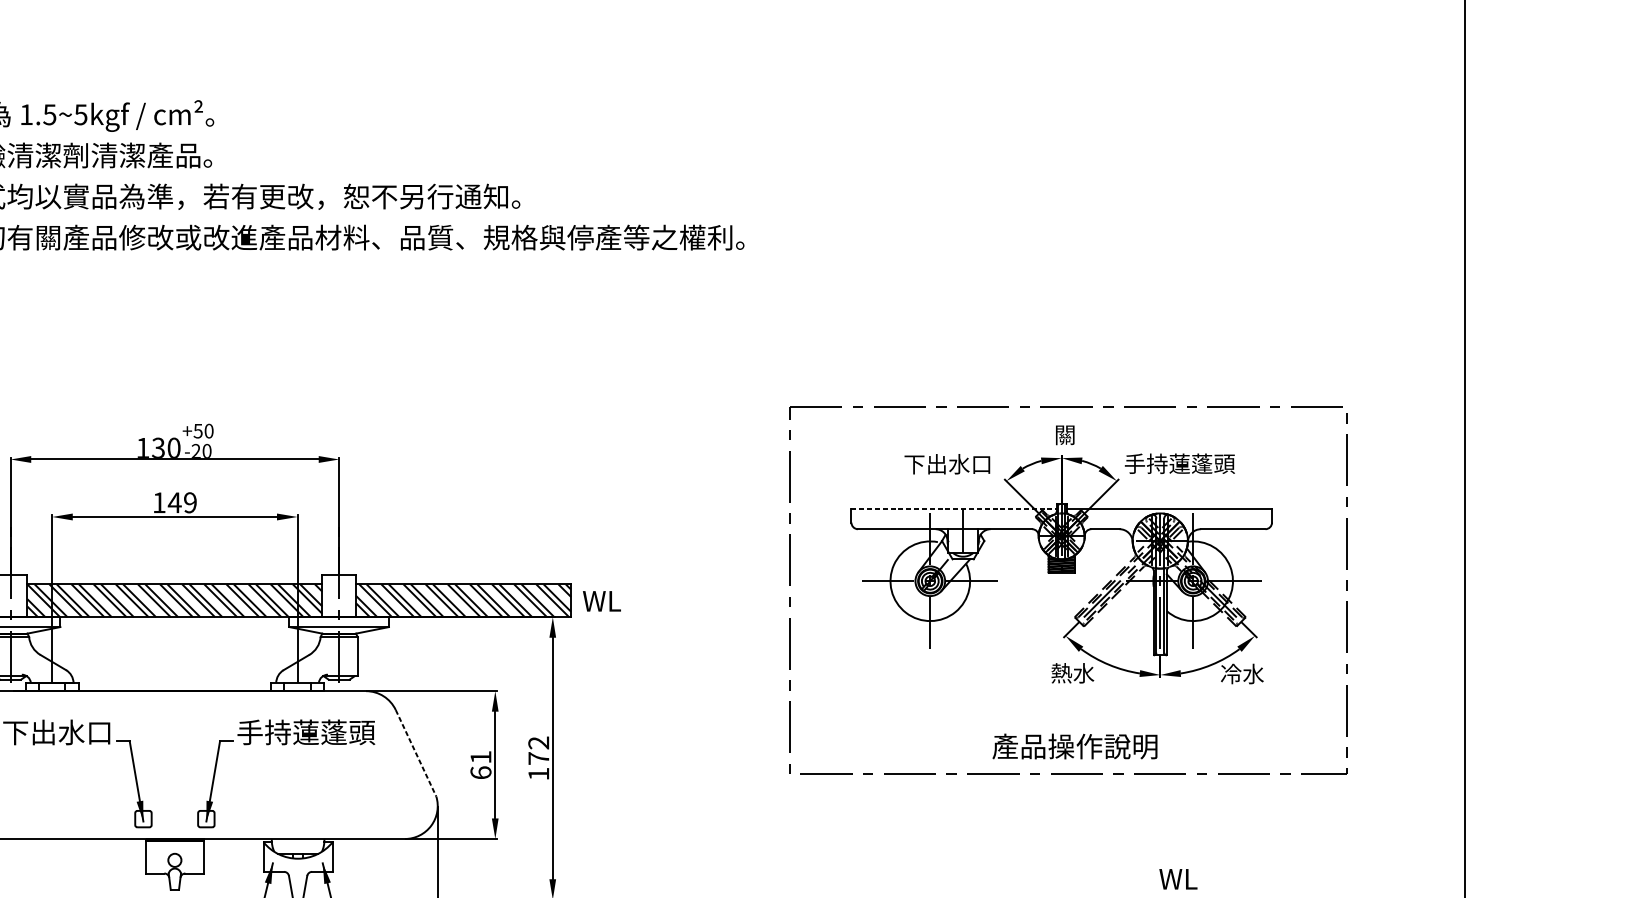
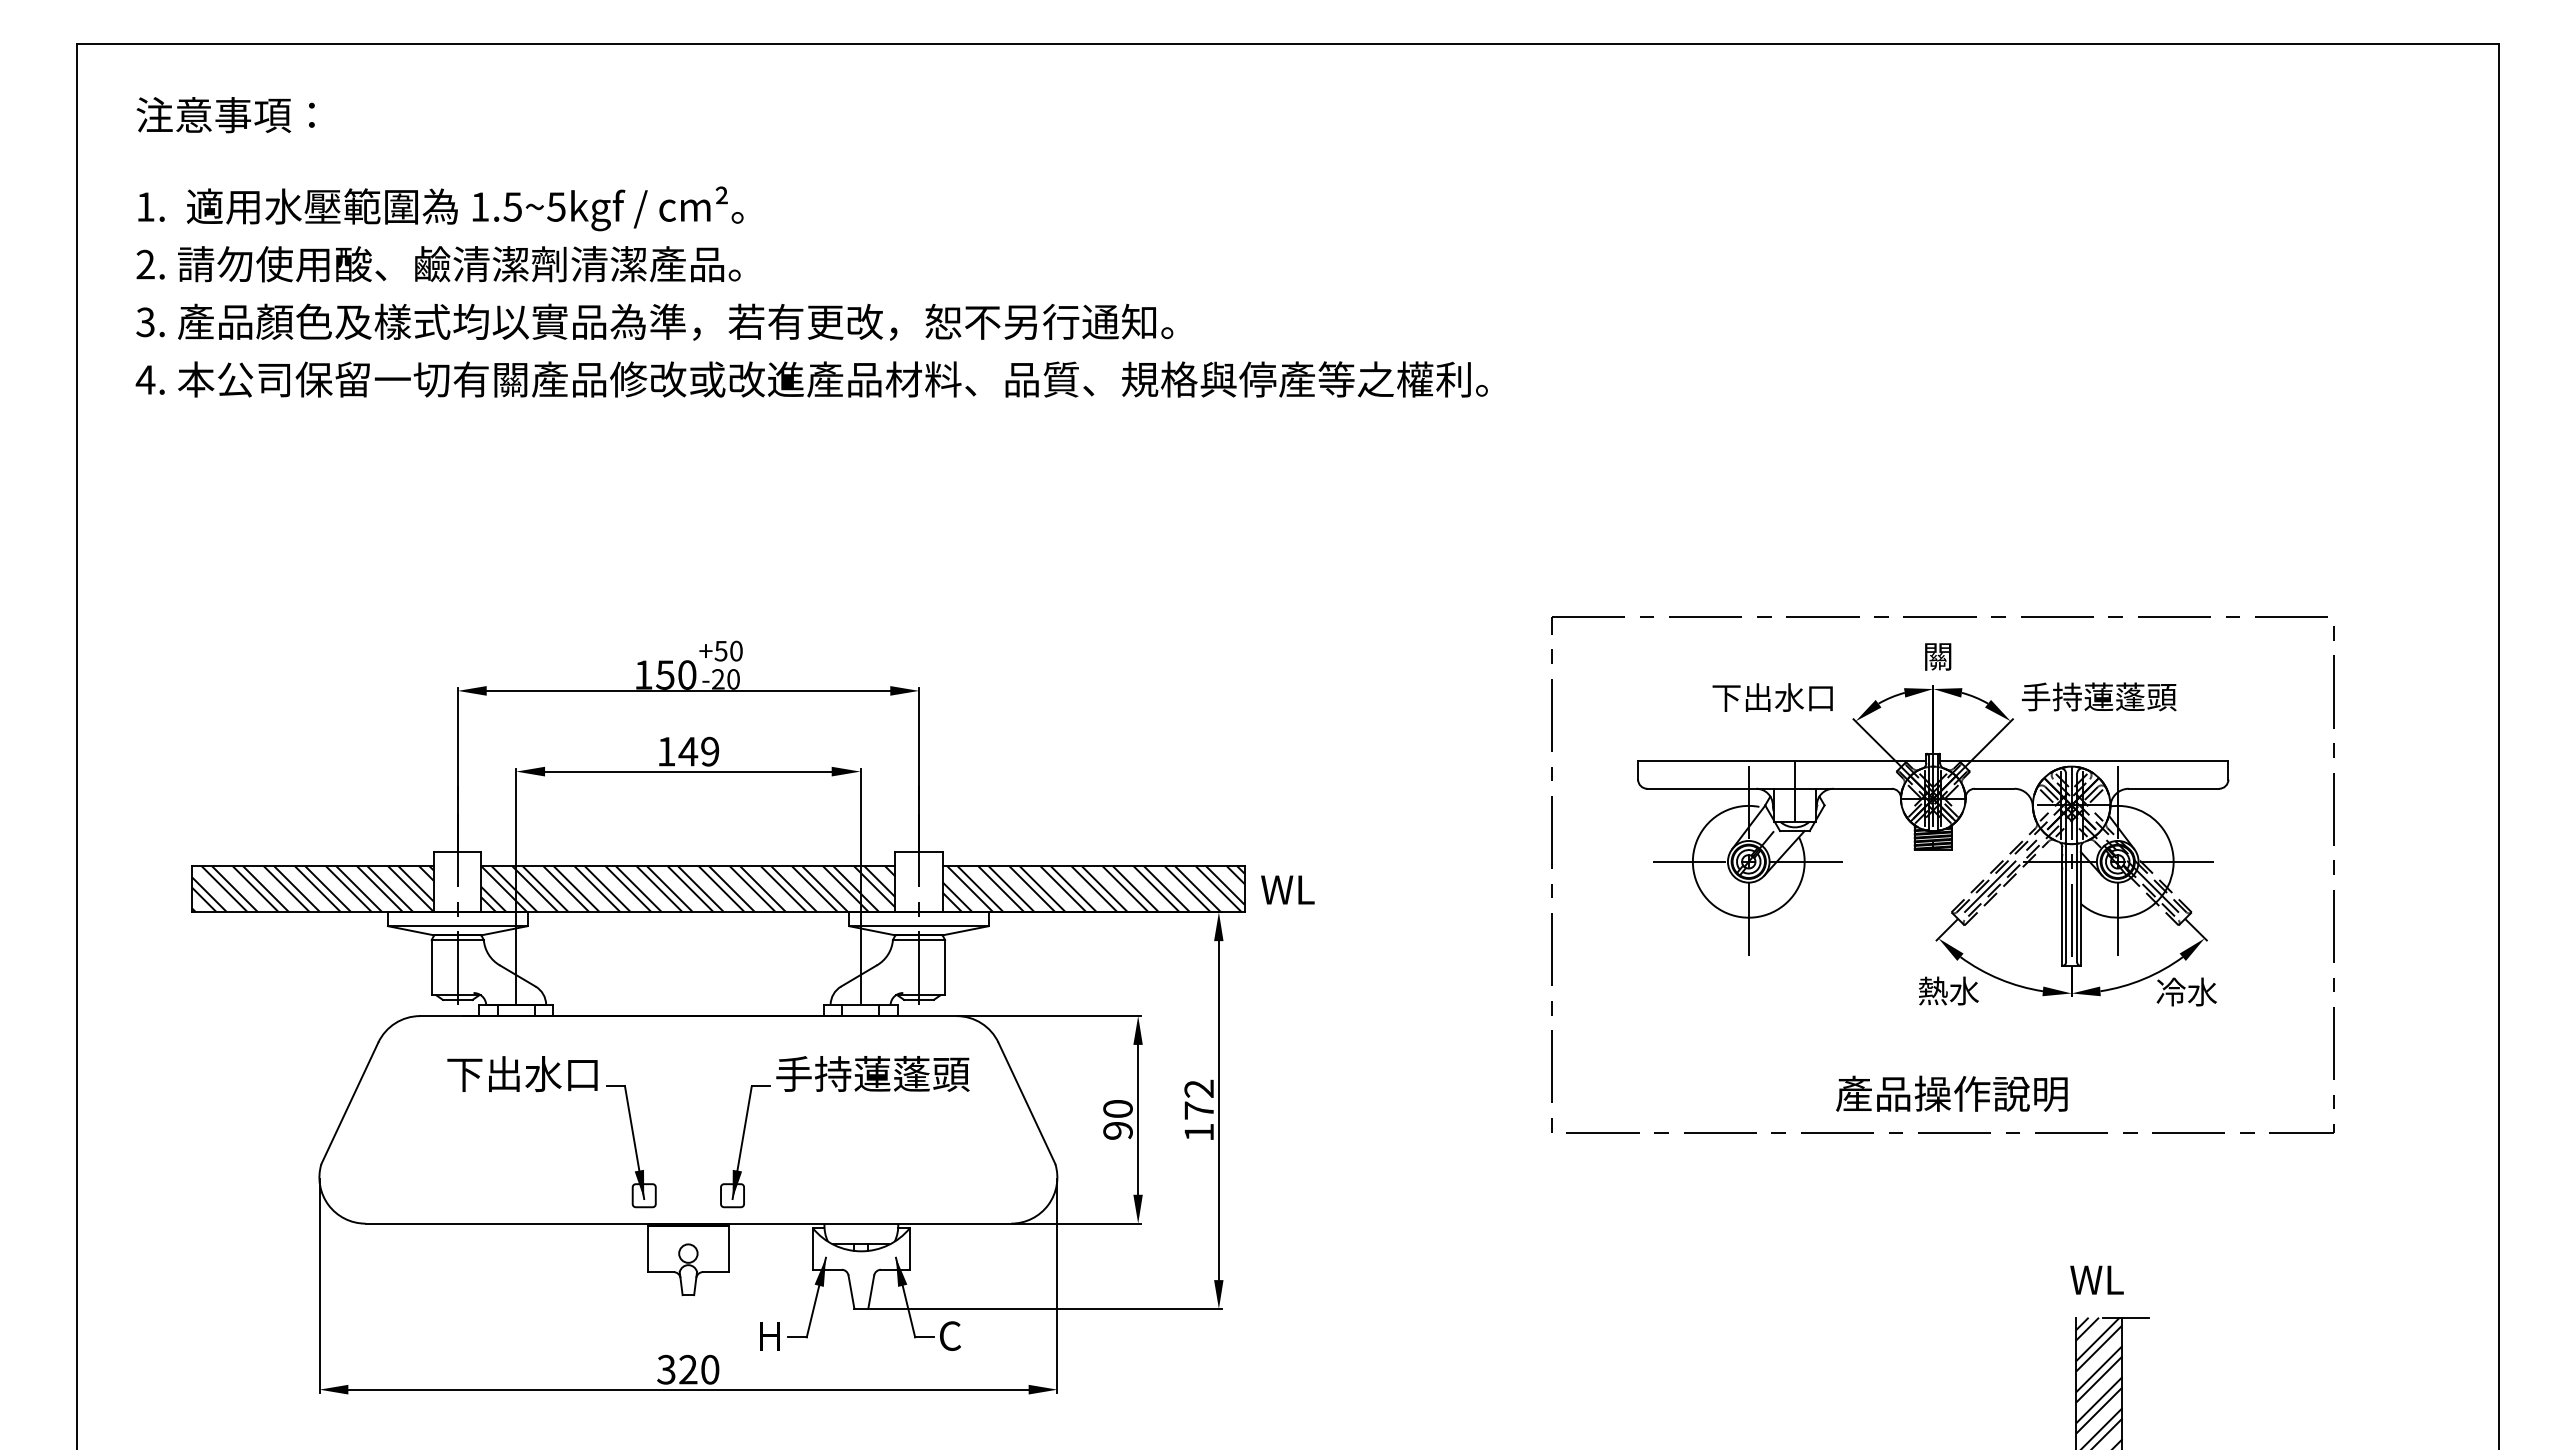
text: (158, 447) -> (665, 674), 130 -> 150
line: (954, 509) -> (1782, 761), dashed -> solid
line: (416, 753) -> (1027, 1103), dashed -> solid
text: (480, 764) -> (1117, 1119), 61 -> 90

